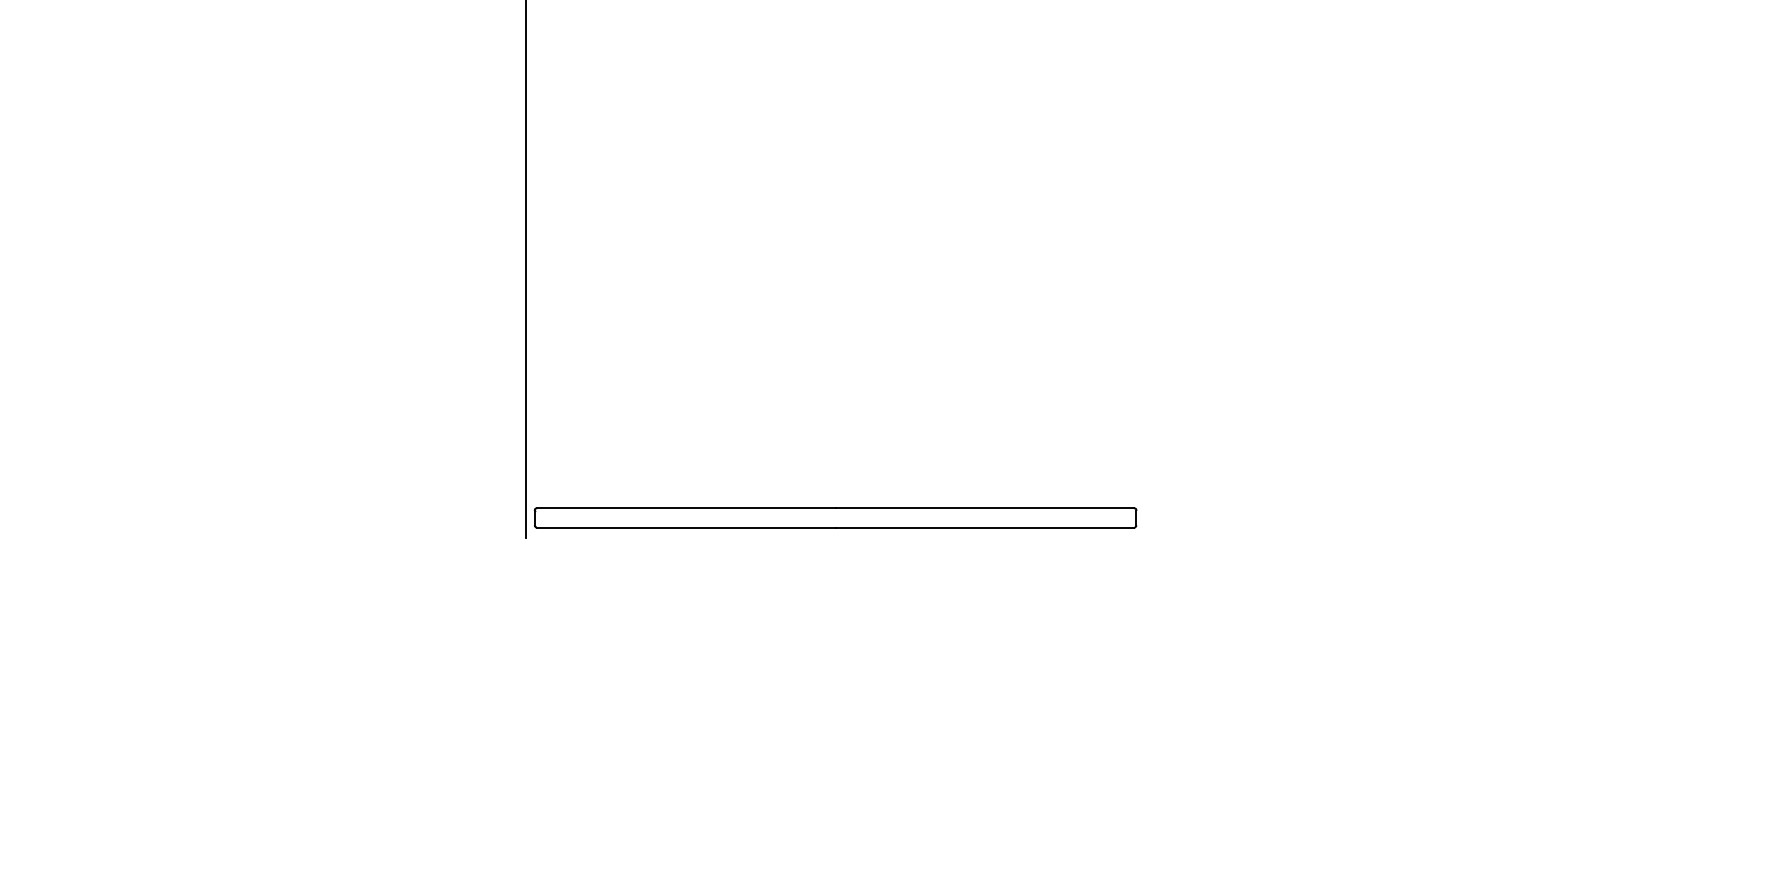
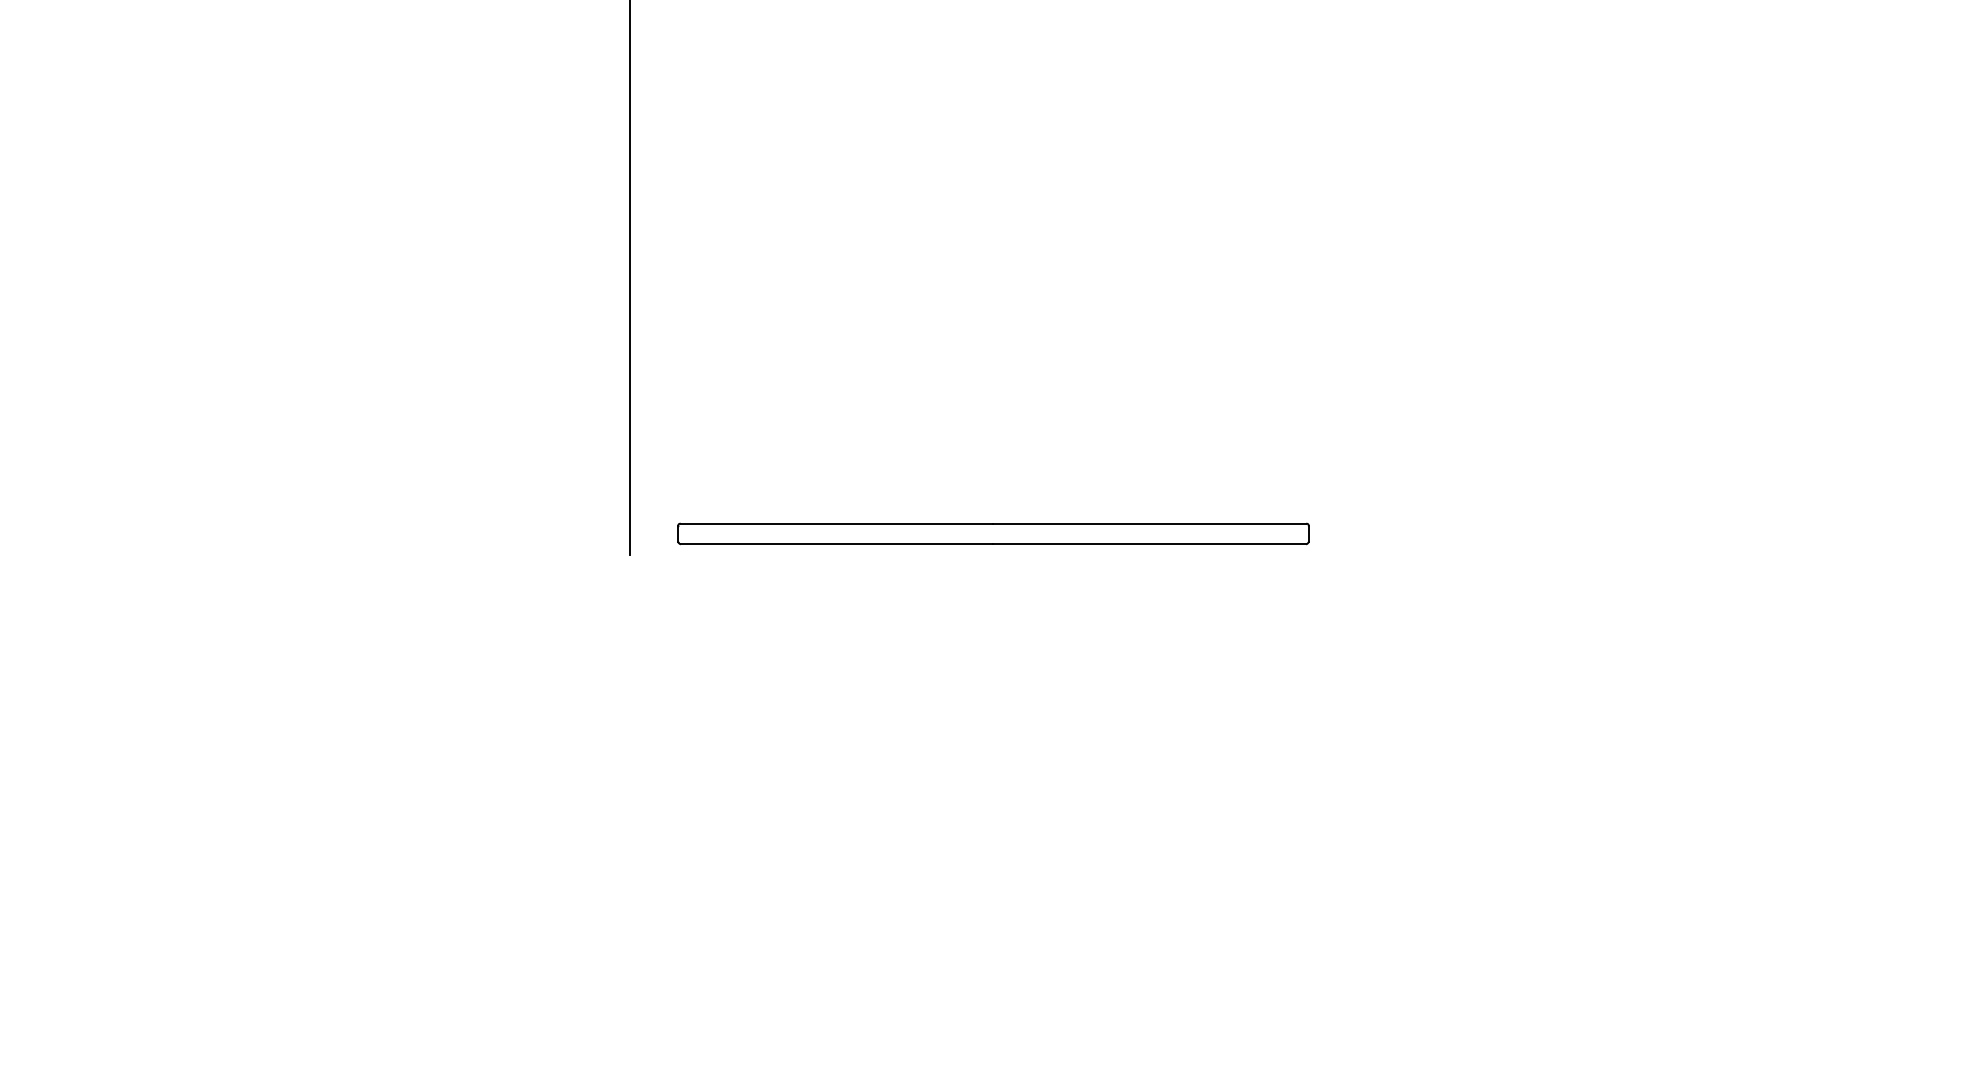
part: (835, 517) -> (993, 533), moved

